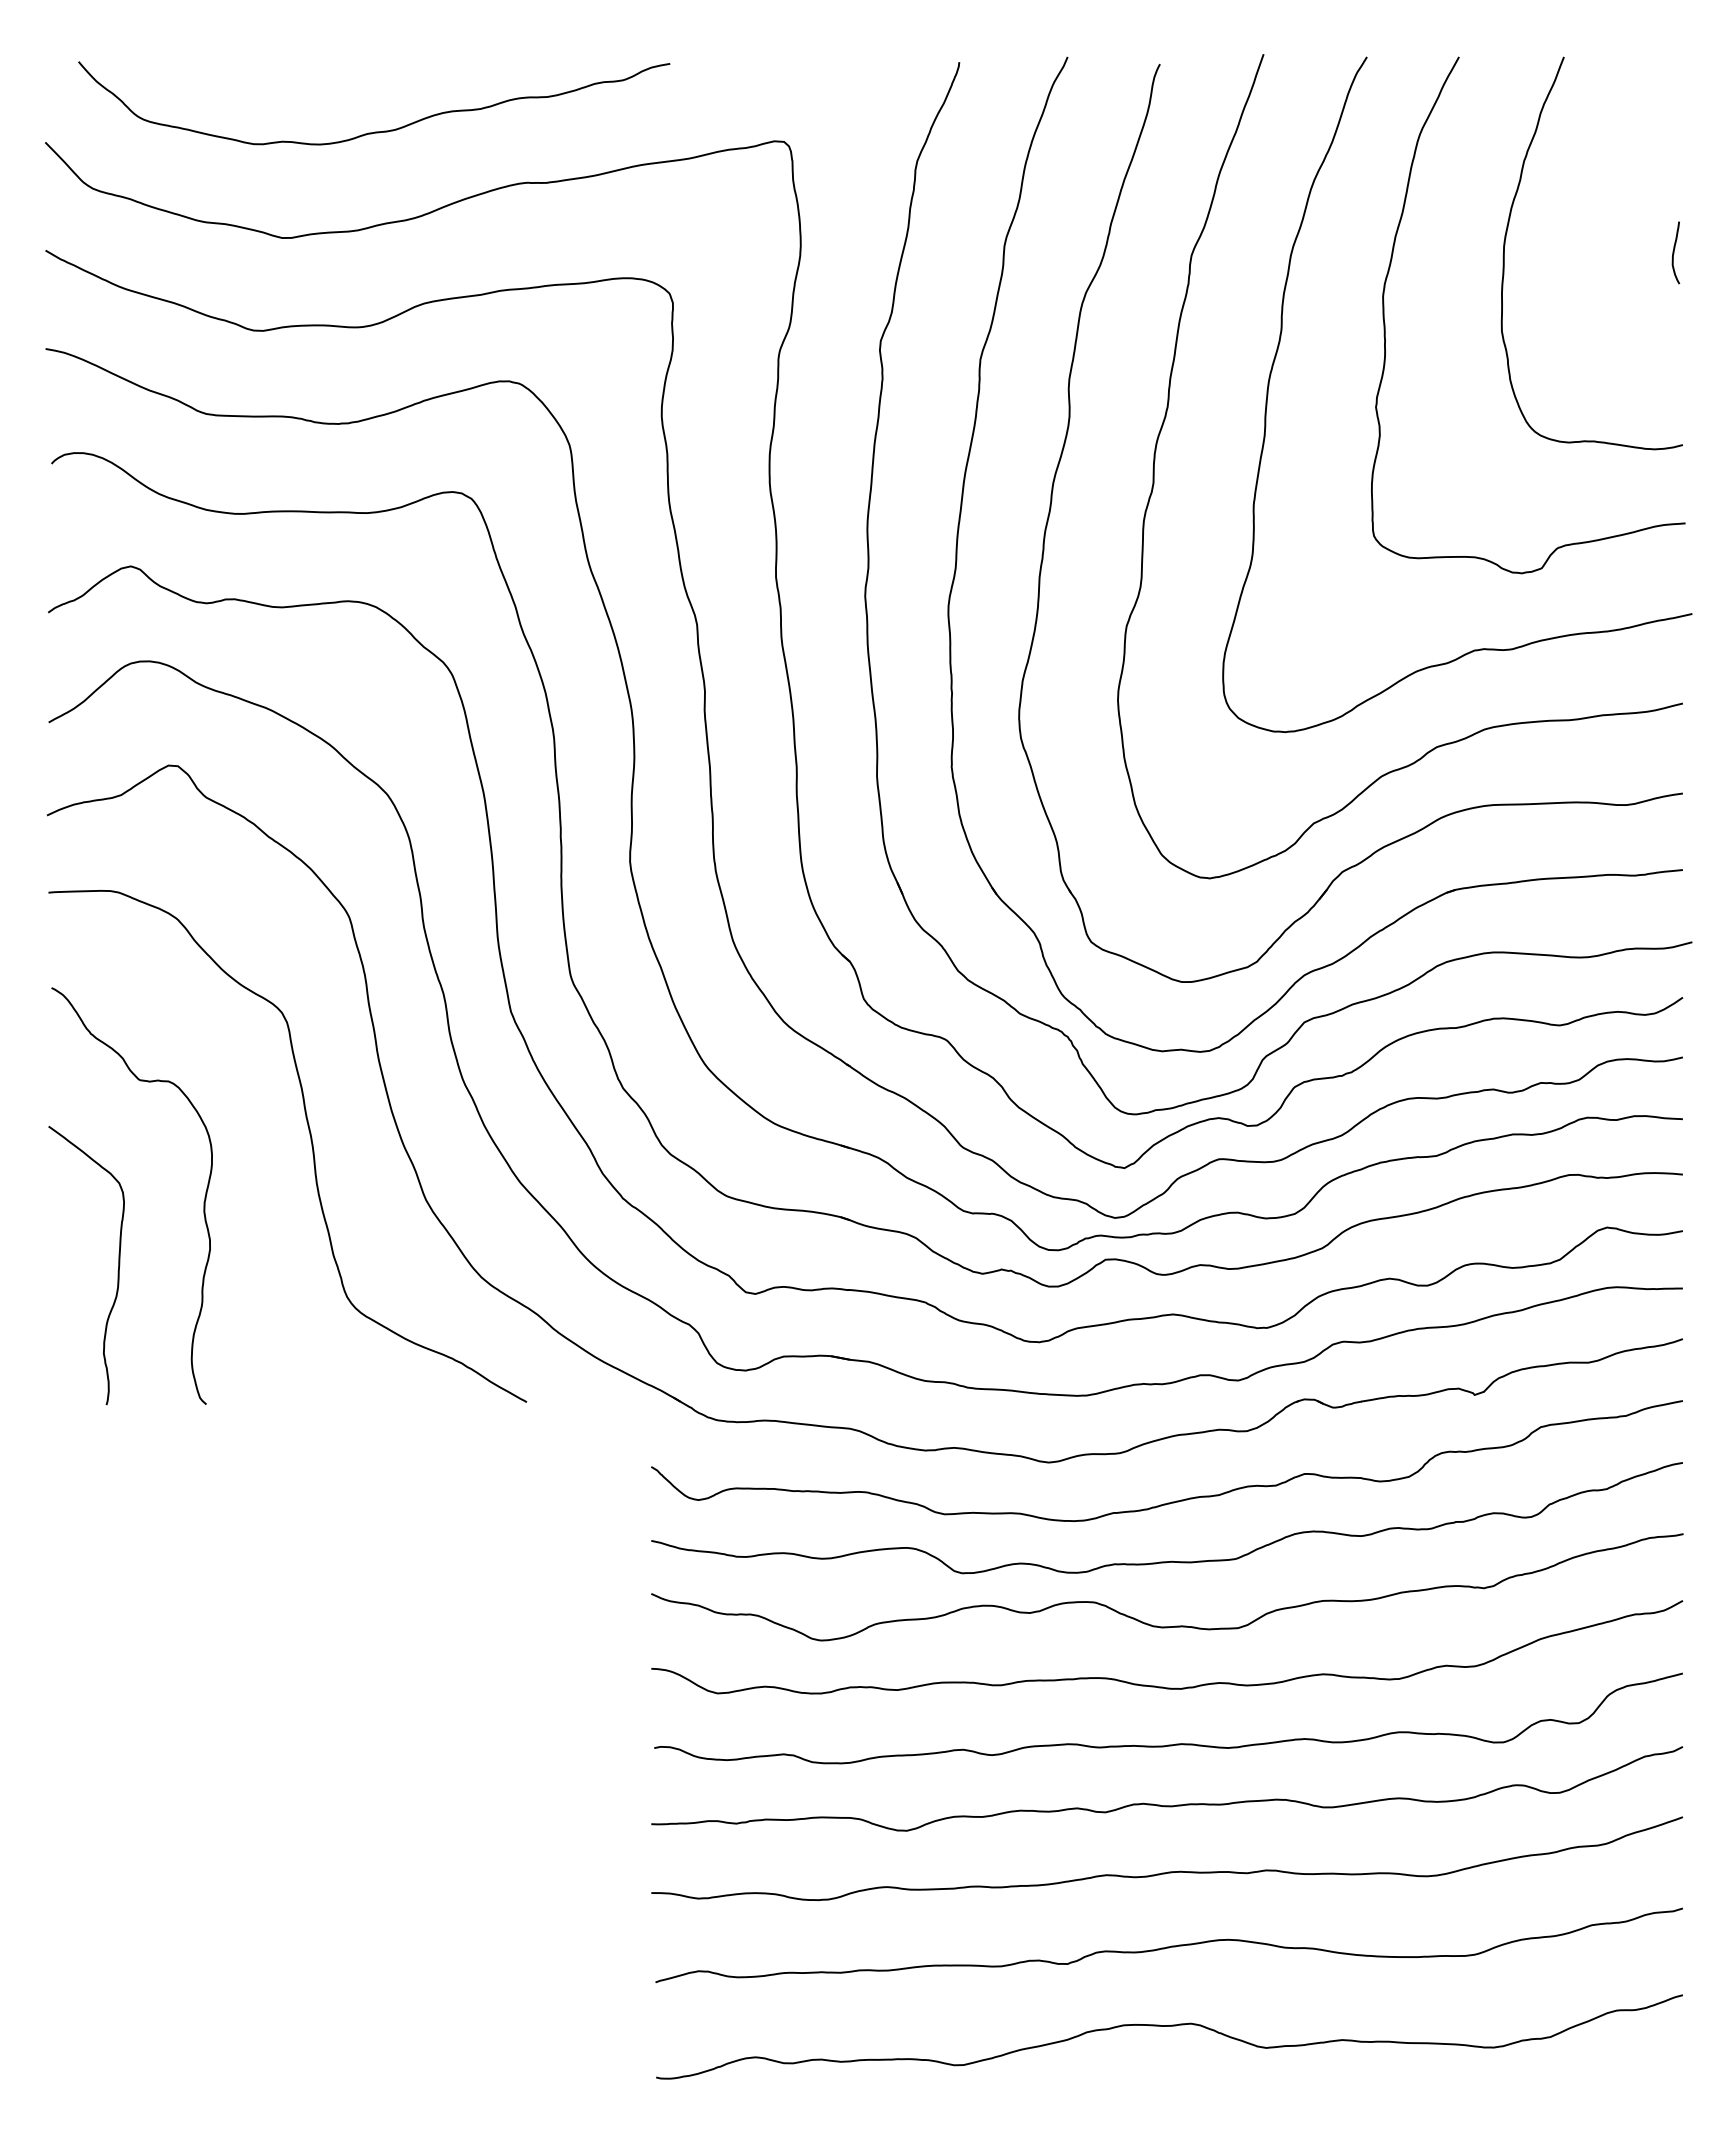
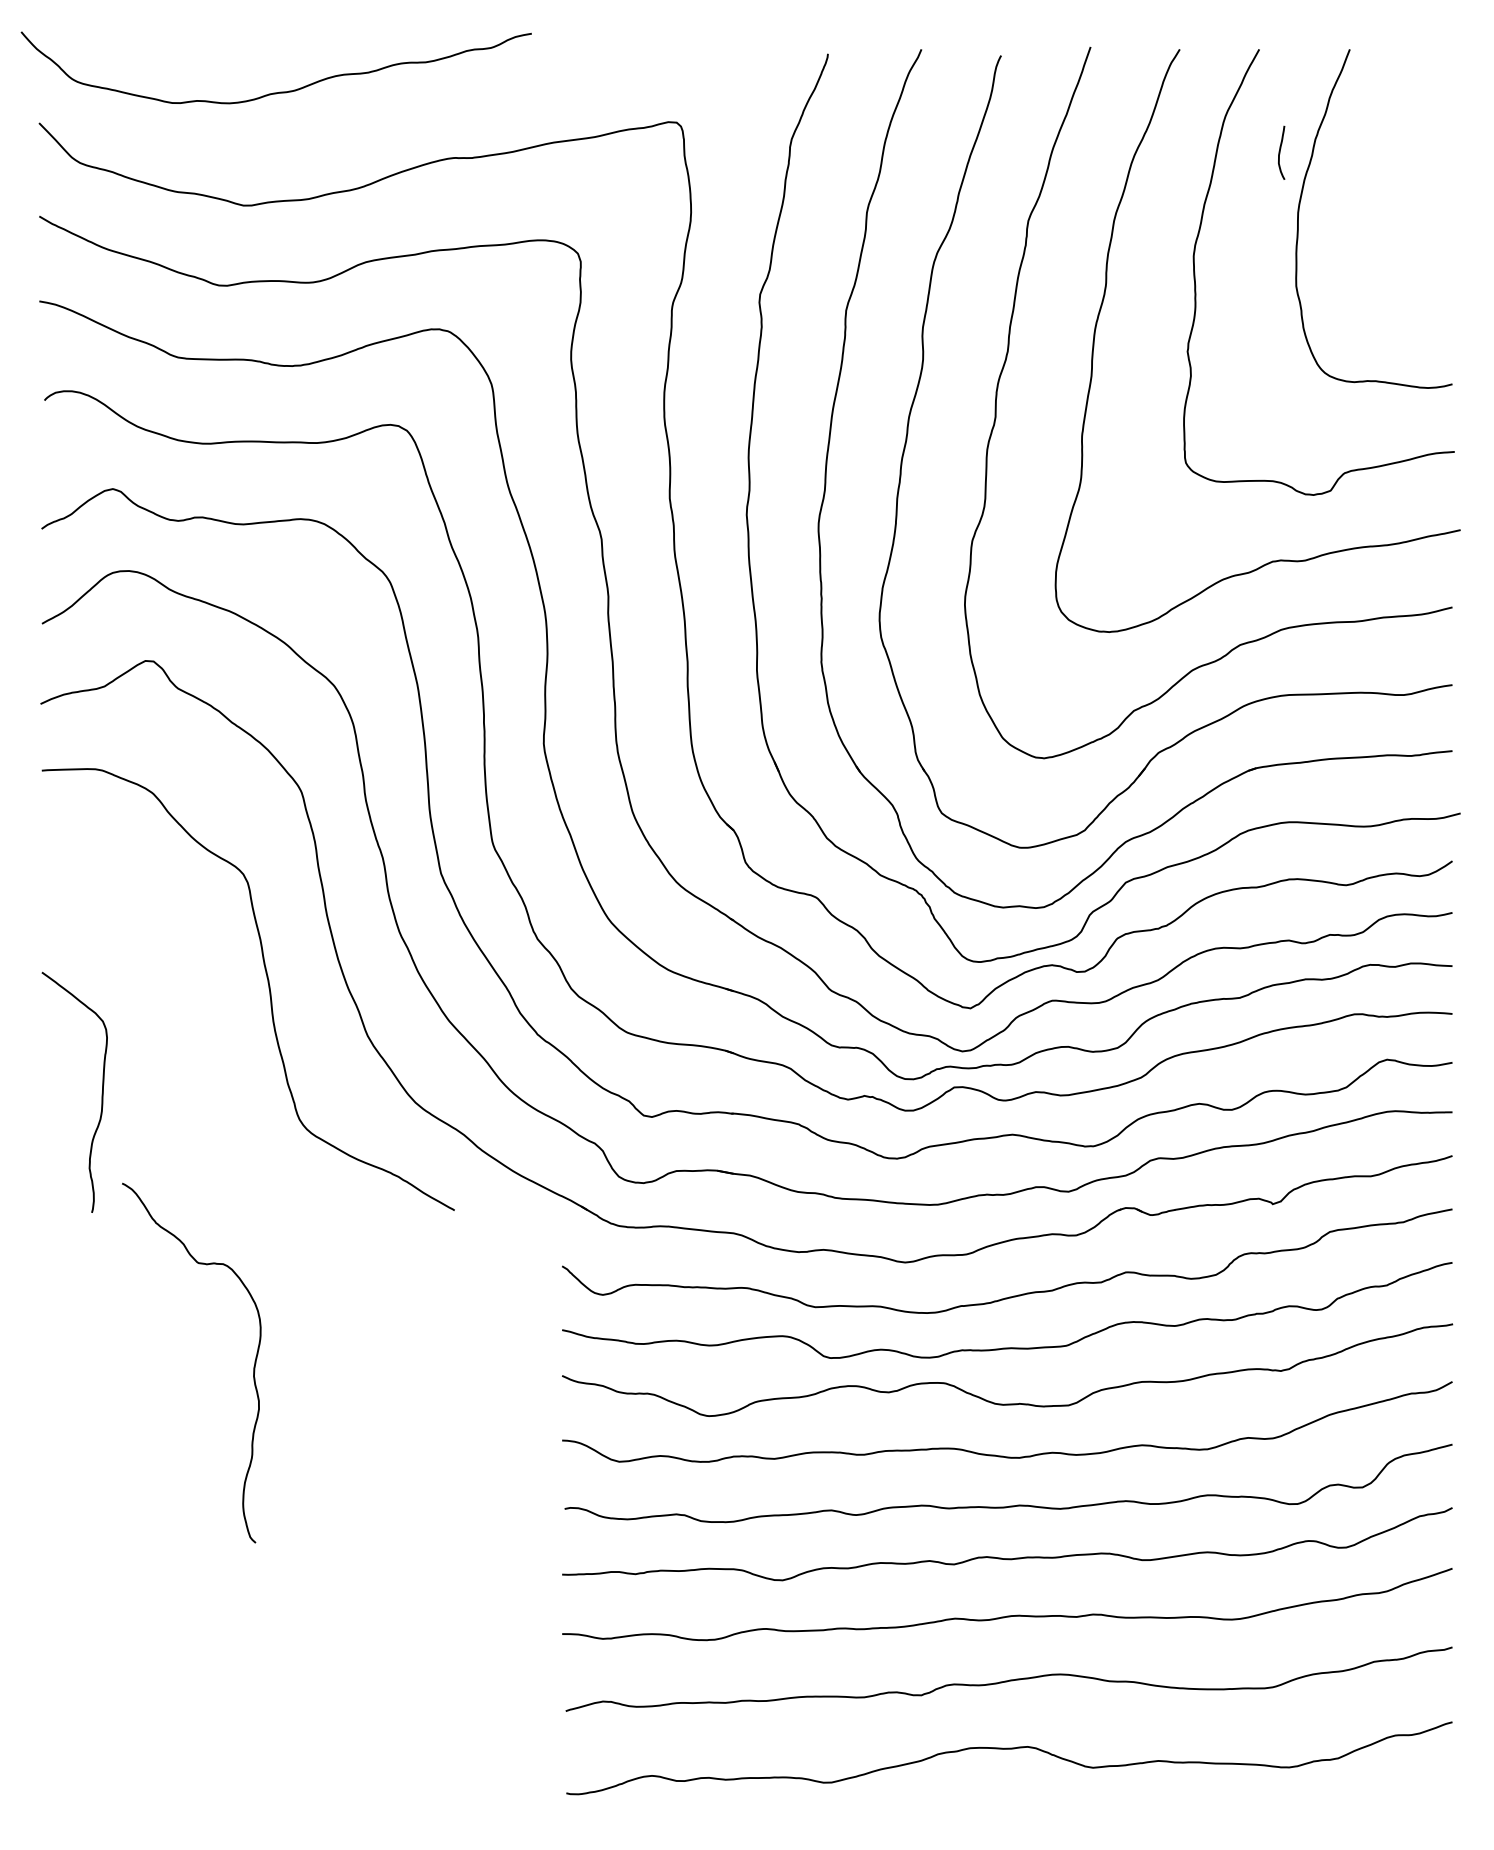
curve: (374, 131) -> (276, 92), moved
curve: (1674, 252) -> (1280, 152), moved
curve: (203, 1201) -> (253, 1367), moved

